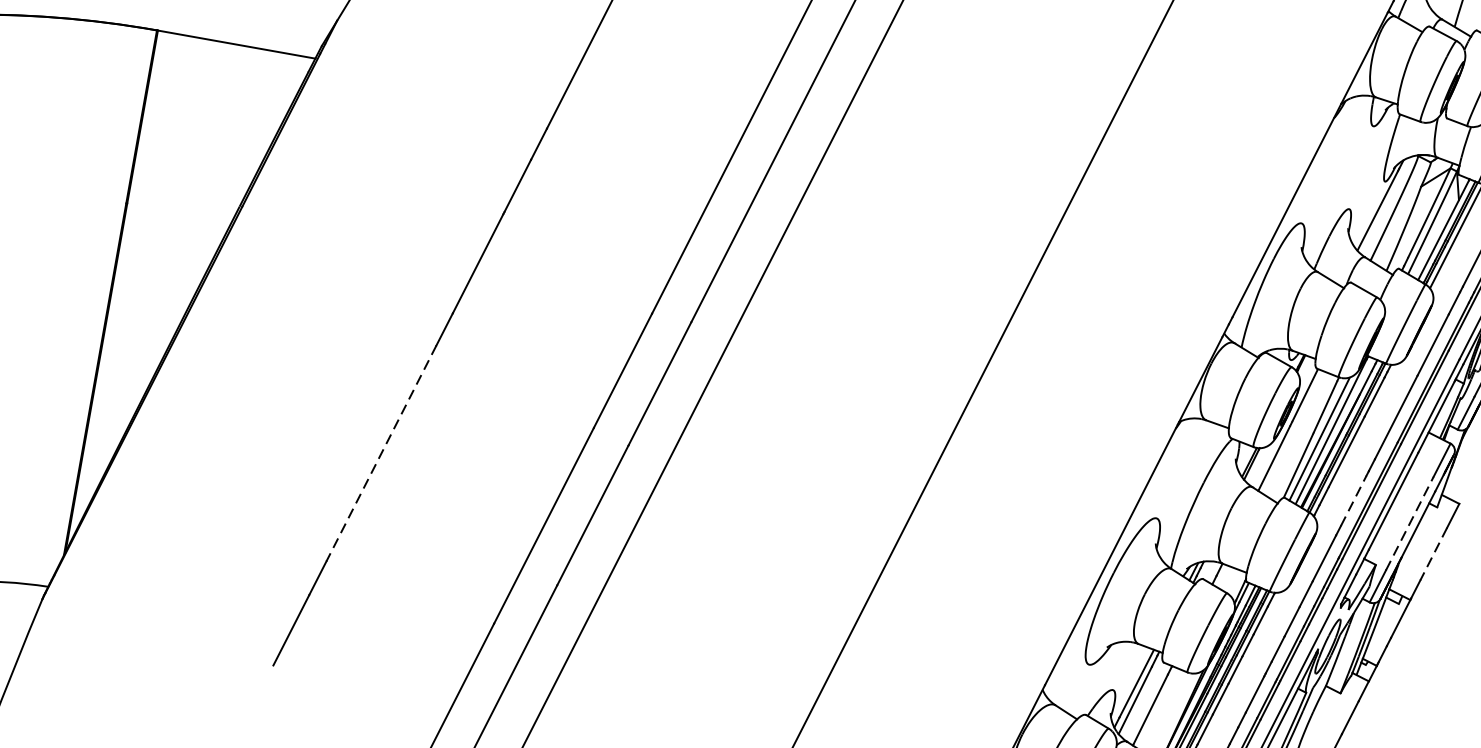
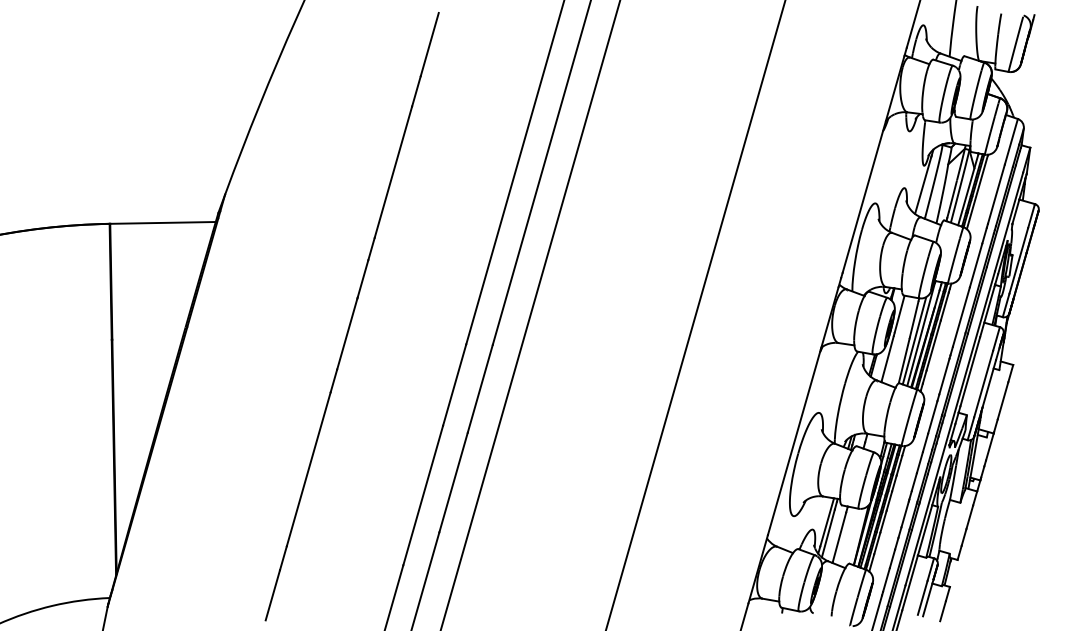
line: (381, 453) -> (308, 469), dashed -> solid
line: (1353, 500) -> (944, 376), dashed -> solid
line: (1409, 524) -> (983, 384), dashed -> solid
line: (1432, 554) -> (1002, 401), dashed -> solid

